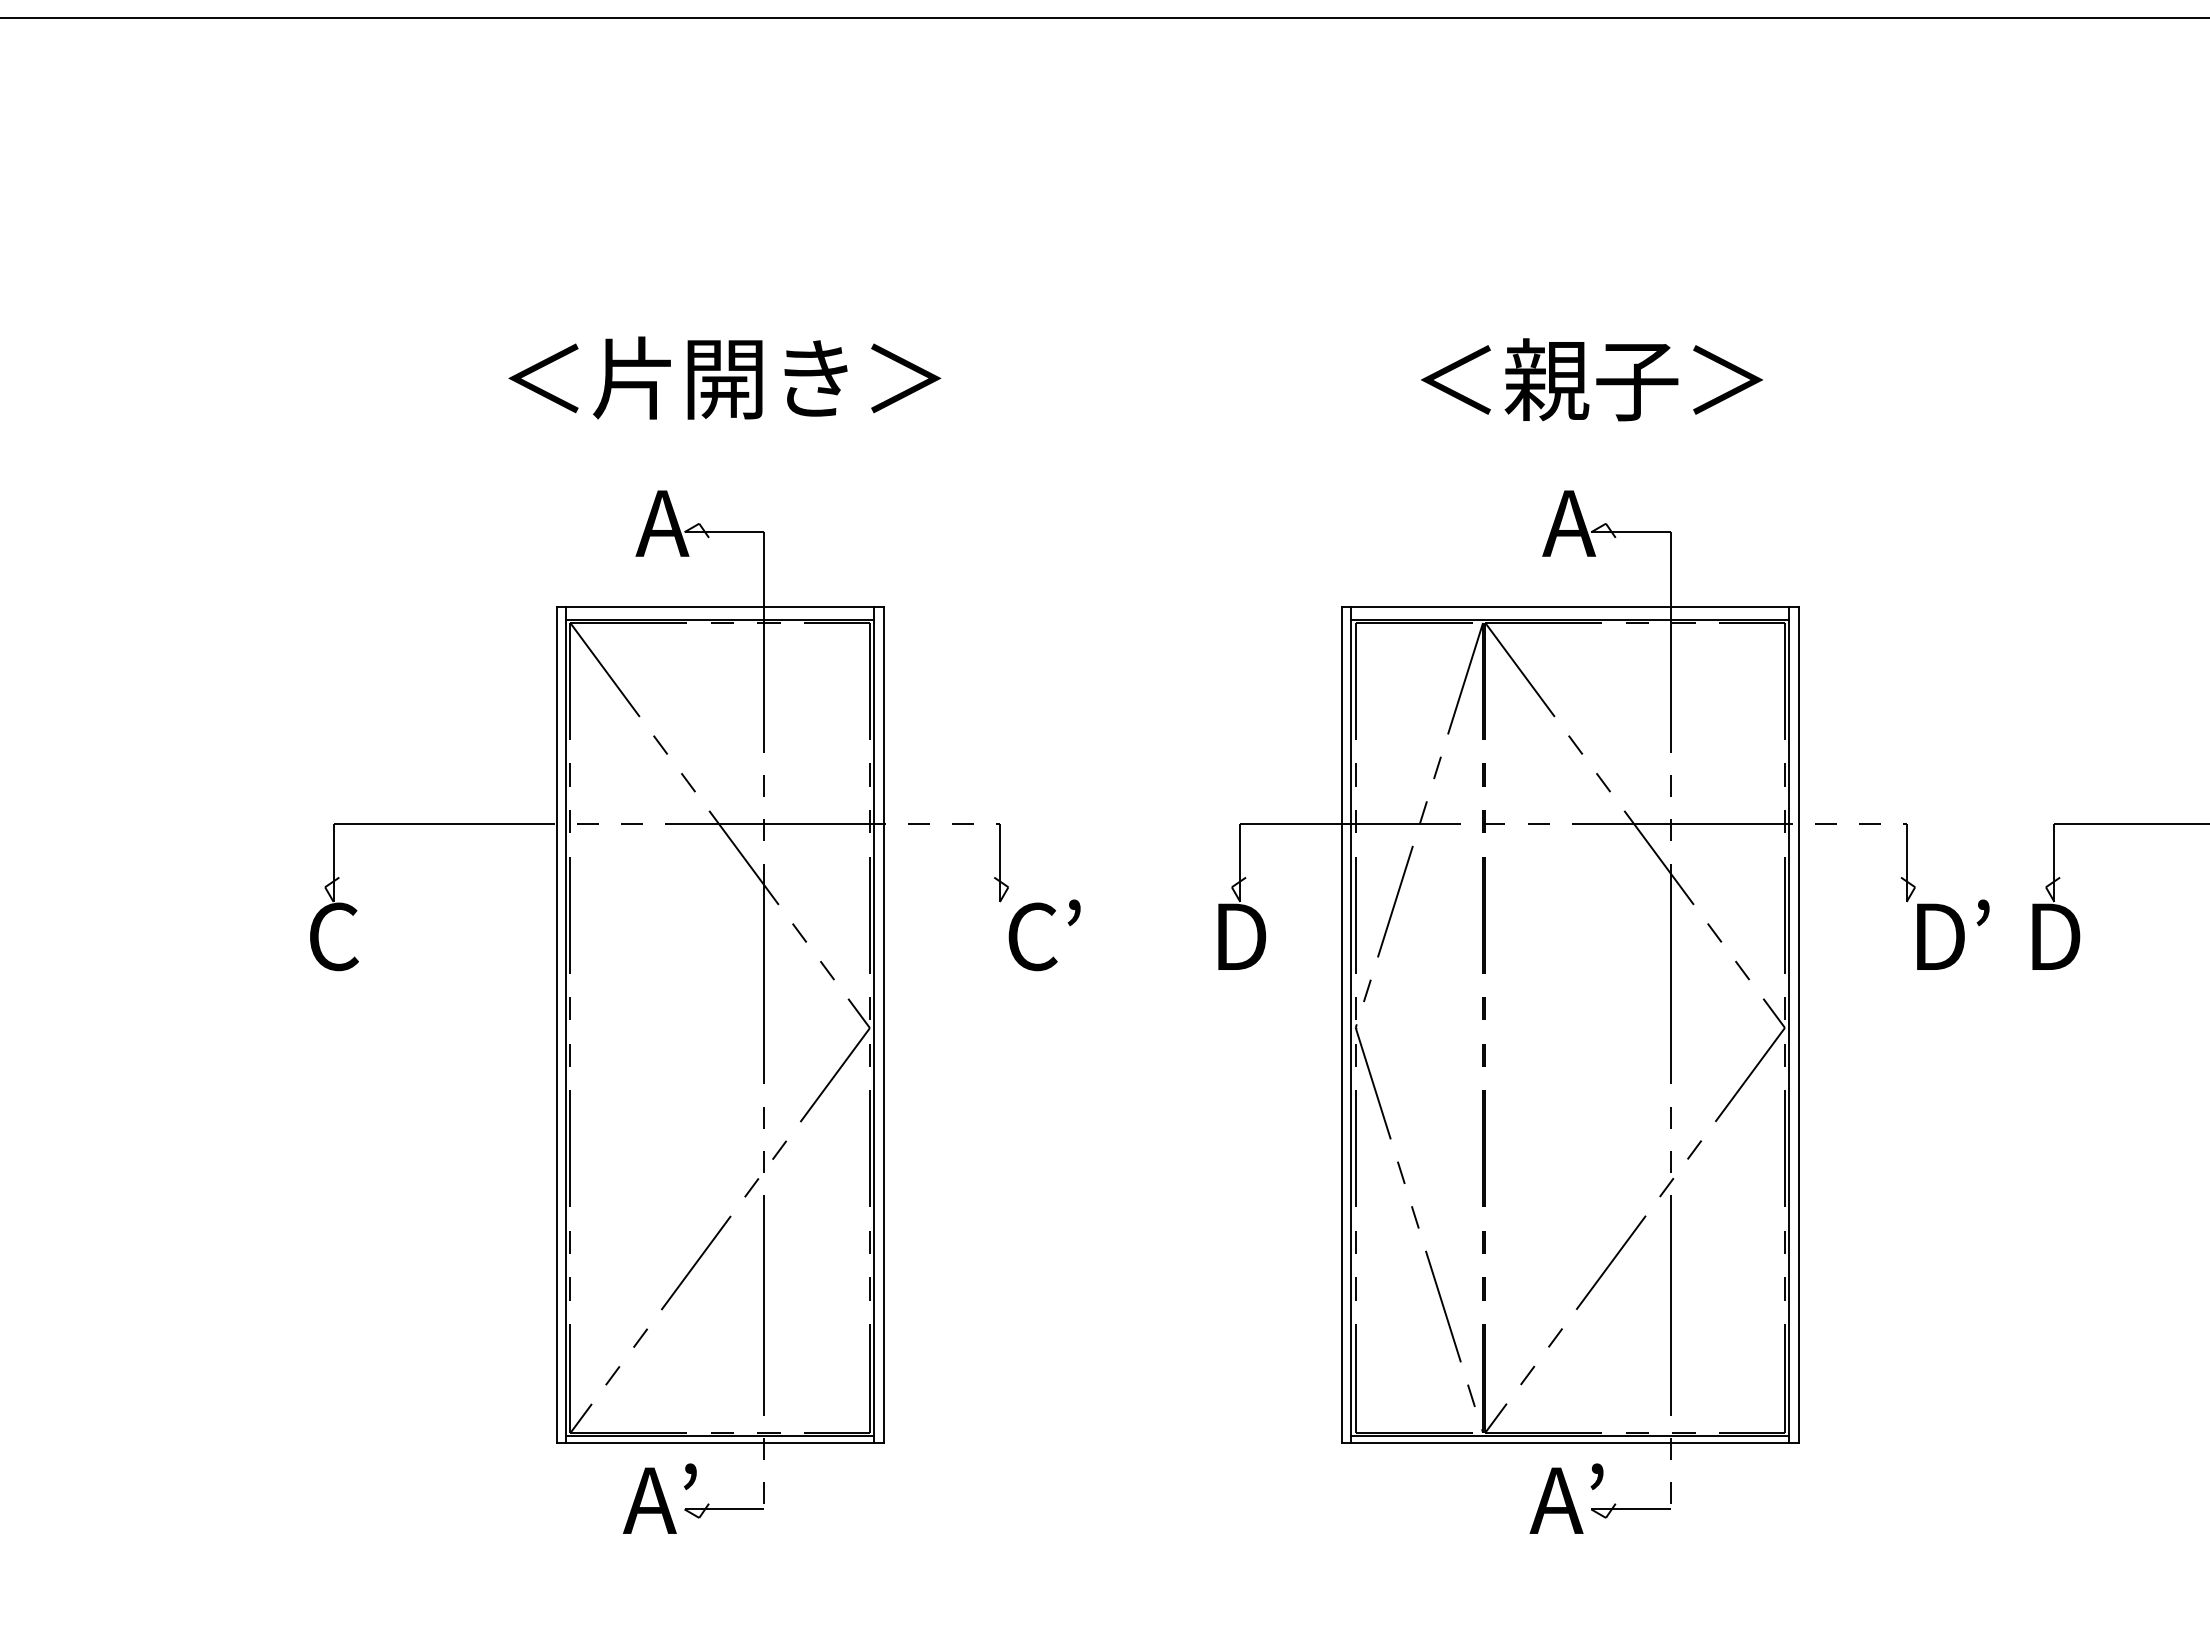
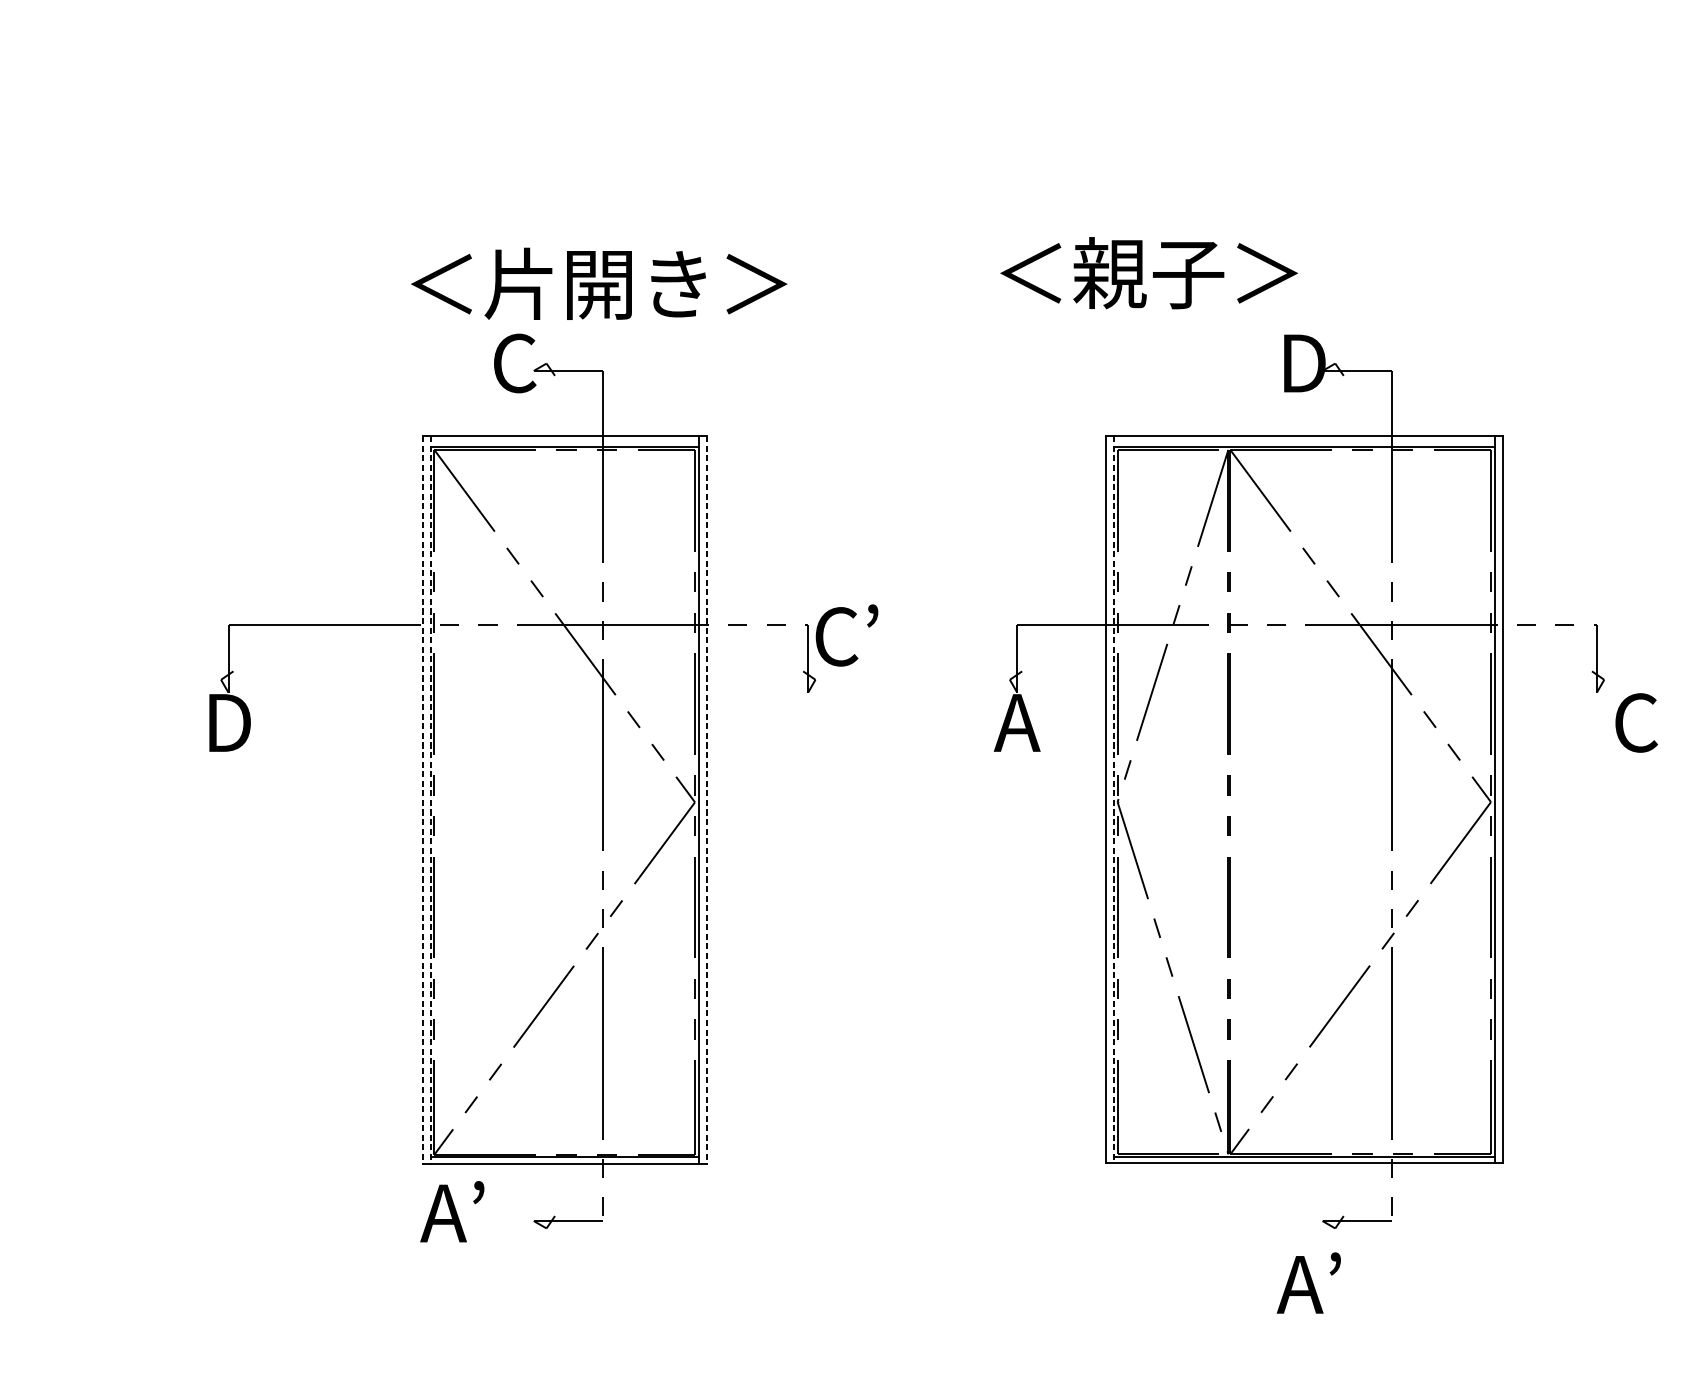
text: (724, 377) -> (598, 283), moved
text: (1592, 379) -> (1149, 272), moved
text: (662, 523) -> (514, 363), A -> C
text: (1569, 523) -> (1303, 363), A -> D
text: (1044, 935) -> (846, 635), moved
text: (1953, 935) -> (1637, 721), D’ -> C
text: (334, 936) -> (229, 722), C -> D
text: (1240, 936) -> (1017, 722), D -> A
line: (556, 1025) -> (422, 800), solid -> dashed
line: (565, 1025) -> (430, 800), solid -> dashed
line: (883, 1025) -> (706, 800), solid -> dashed
line: (1351, 1025) -> (1113, 800), solid -> dashed
text: (659, 1498) -> (451, 1211), moved
text: (1566, 1498) -> (1308, 1282), moved

